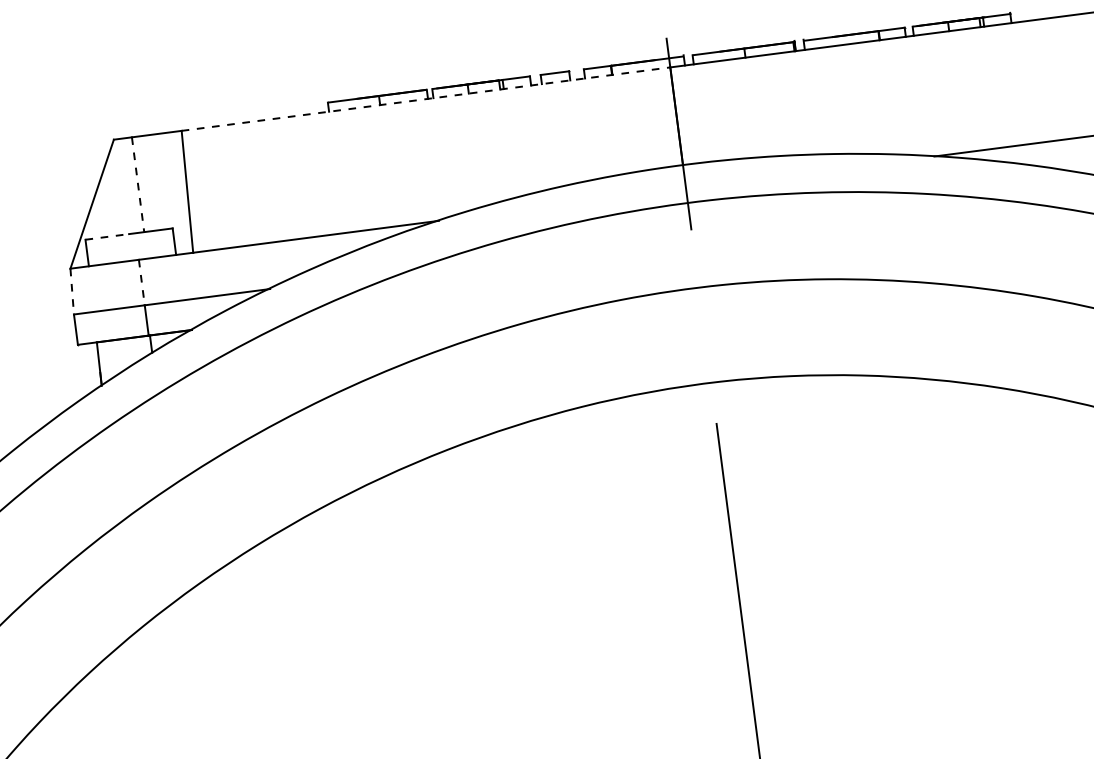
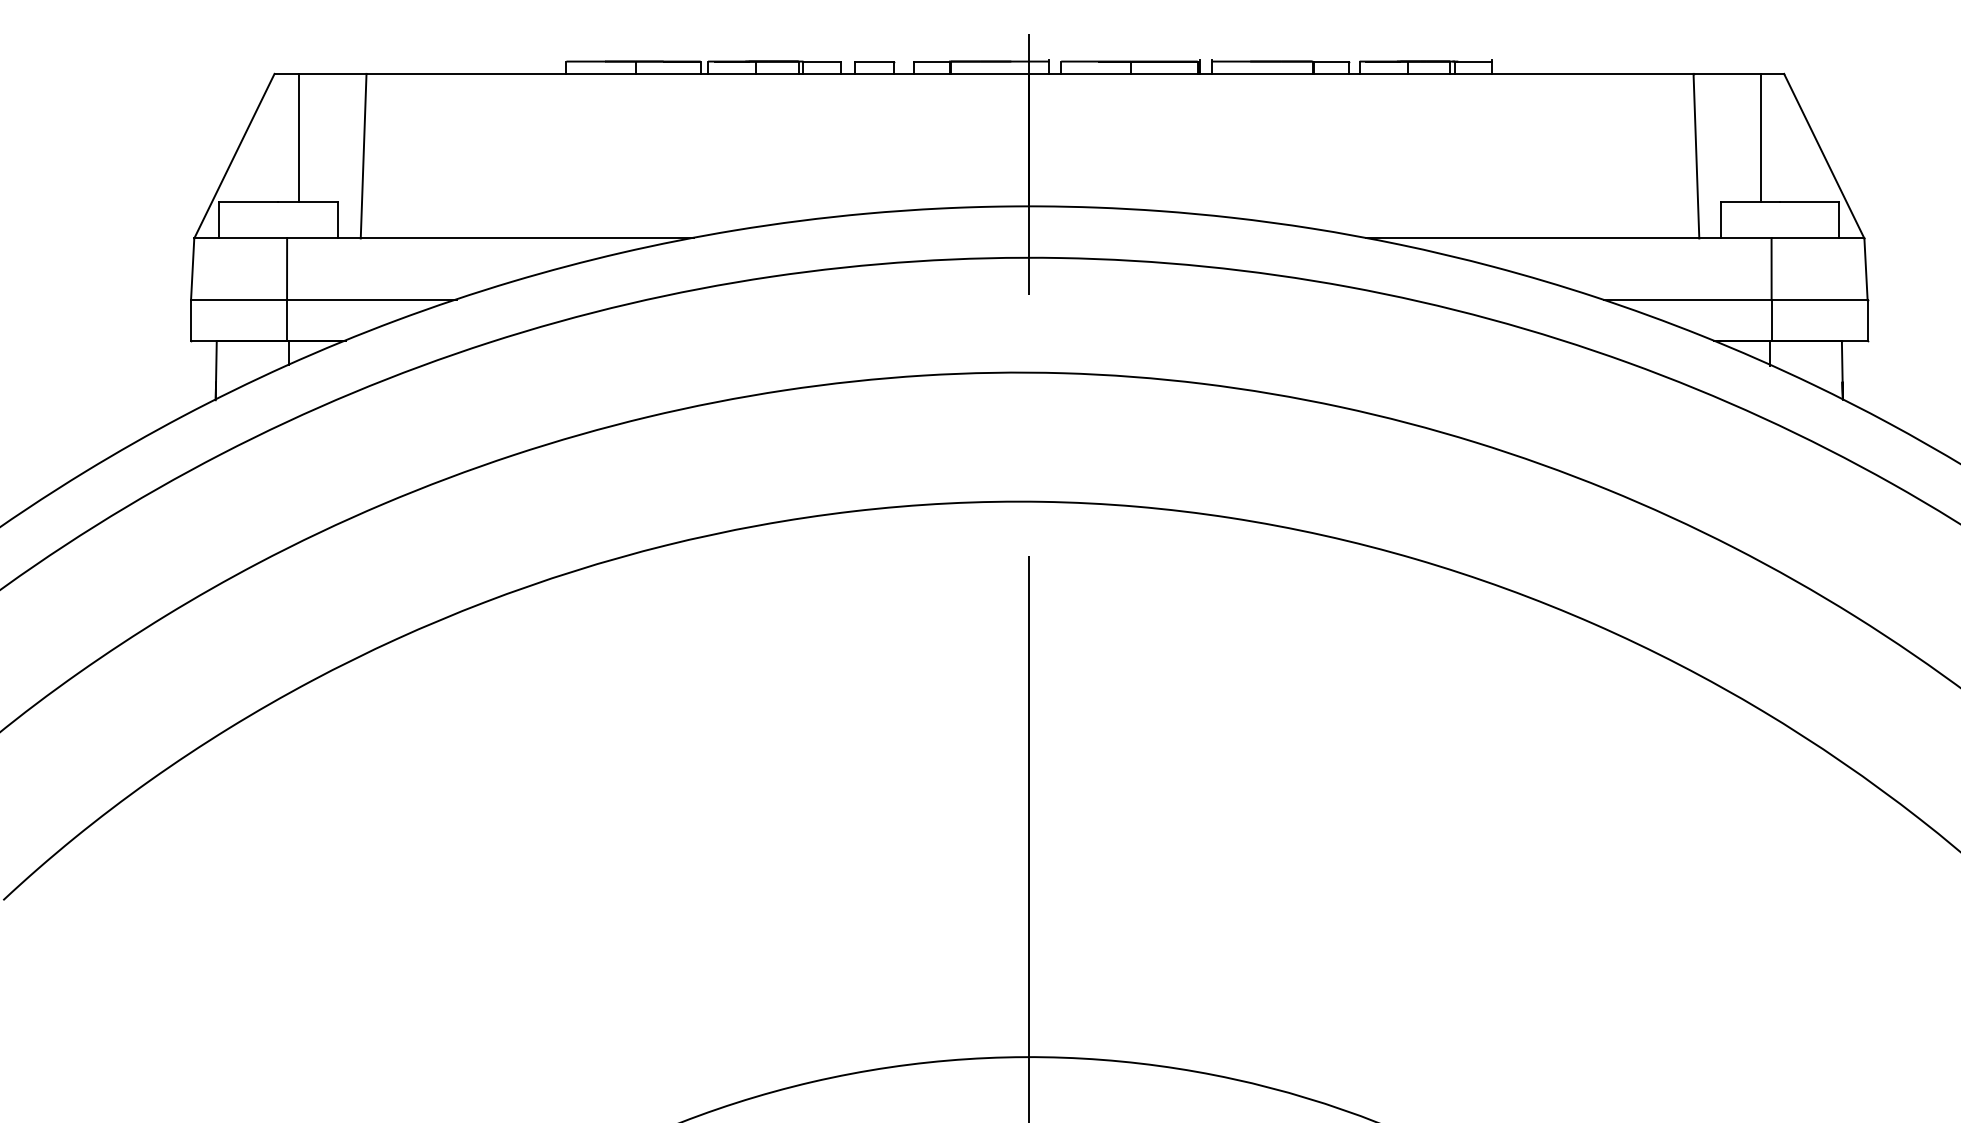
line: (426, 98) -> (698, 73), dashed -> solid
line: (138, 184) -> (299, 138), dashed -> solid
line: (106, 236) -> (248, 202), dashed -> solid
line: (142, 282) -> (287, 269), dashed -> solid
line: (72, 291) -> (192, 269), dashed -> solid

